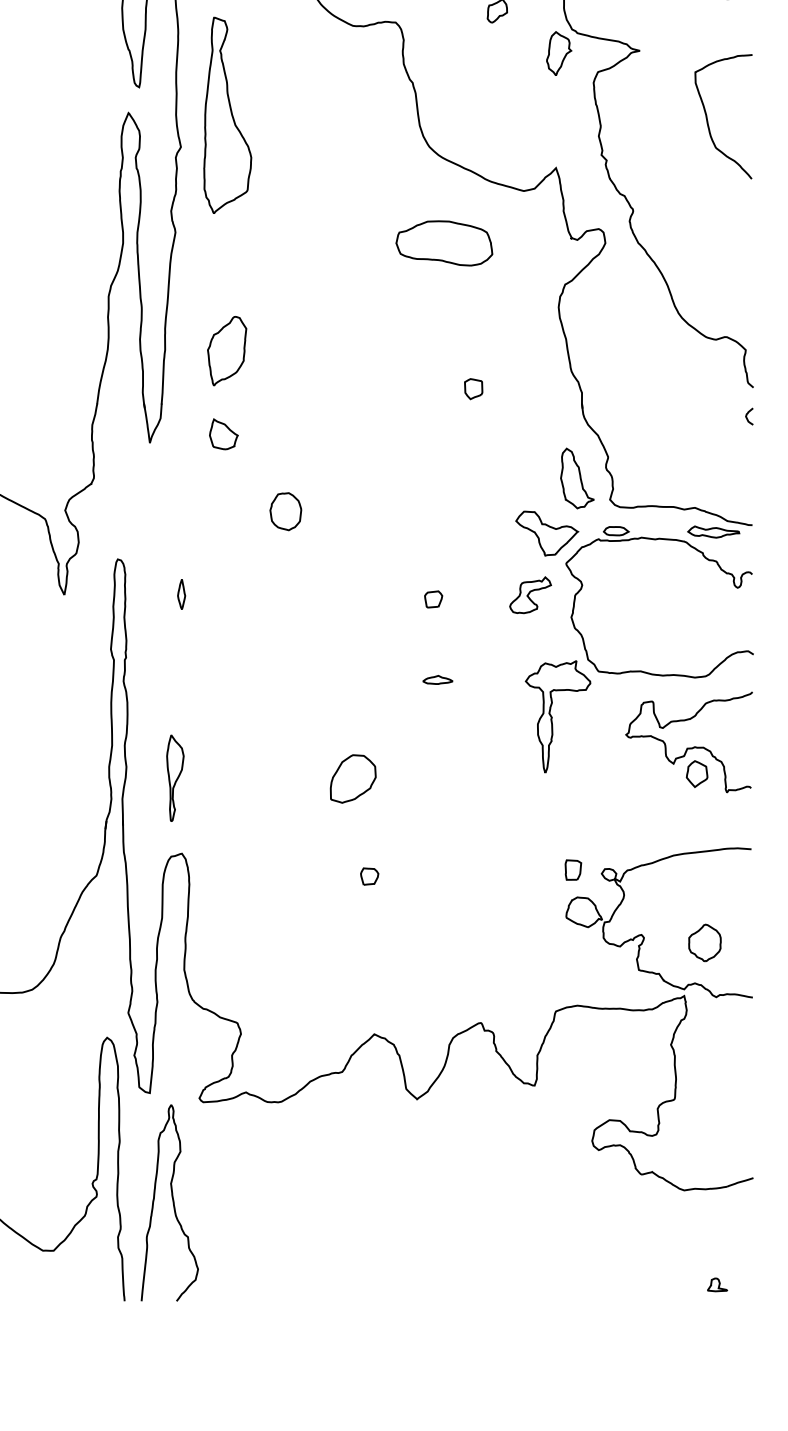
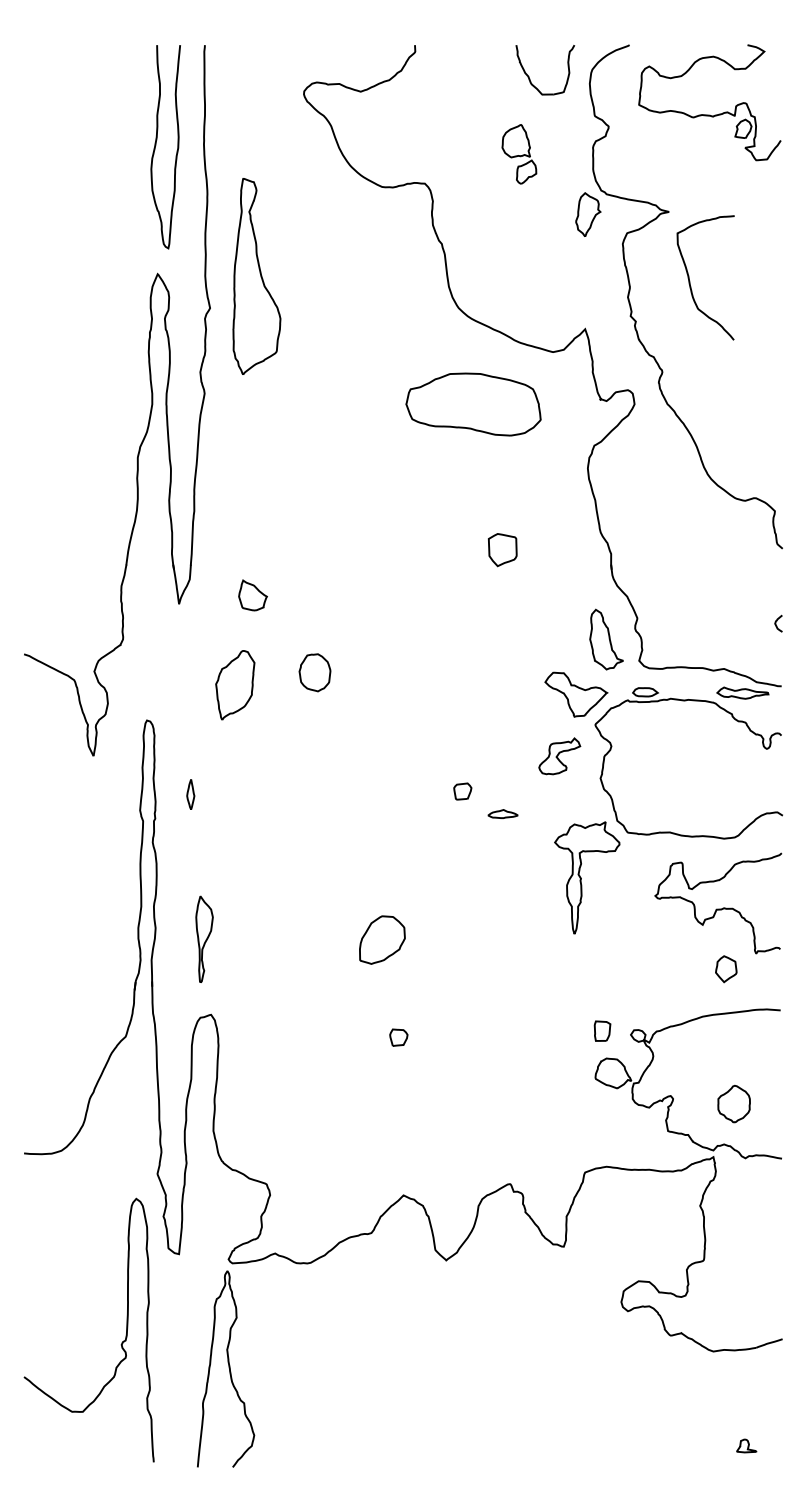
curve: (708, 120) -> (690, 281), moved
part: (444, 243) -> (473, 404), size x1.4
part: (227, 351) -> (235, 685), moved
part: (473, 389) -> (502, 550), size x1.6
curve: (747, 416) -> (776, 623), moved
part: (181, 594) -> (190, 794), moved
part: (433, 599) -> (462, 791), moved
part: (437, 679) -> (502, 813), moved
part: (697, 774) -> (726, 969), moved
curve: (172, 1202) -> (228, 1368), moved

